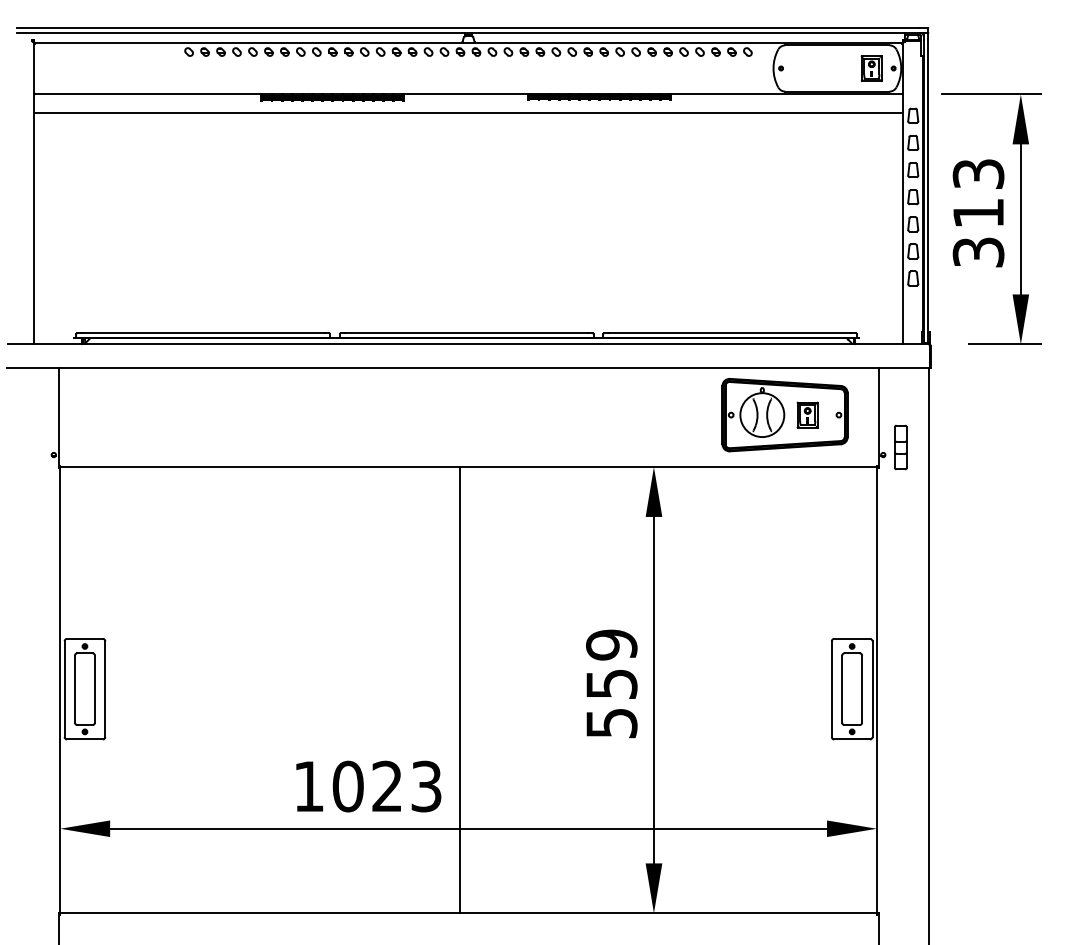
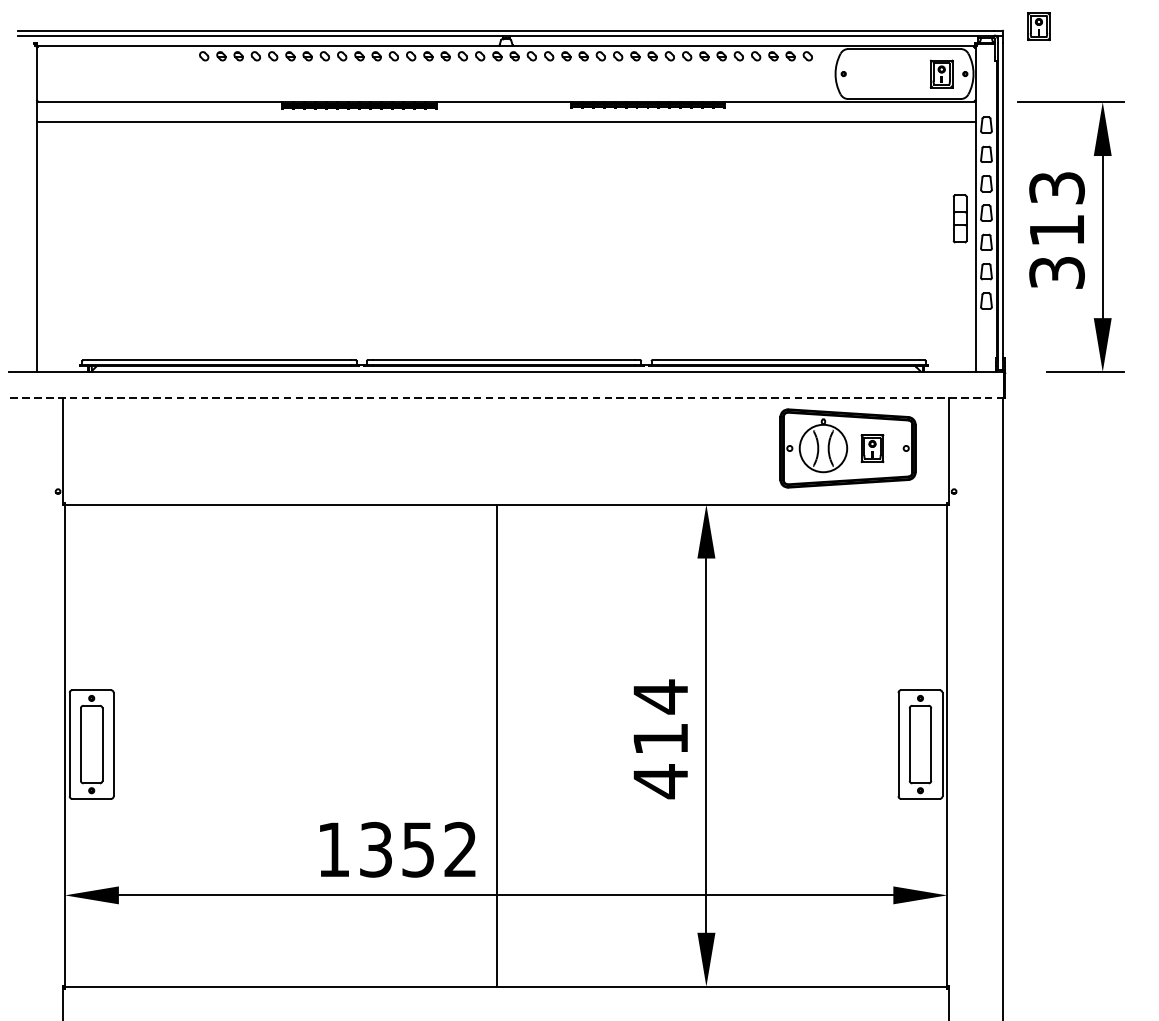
part: (961, 24) -> (1038, 26), added
line: (468, 368) -> (506, 398), solid -> dashed
part: (900, 447) -> (959, 218), moved
text: (611, 683) -> (660, 738), 559 -> 414
text: (386, 786) -> (417, 849), 1023 -> 1352

